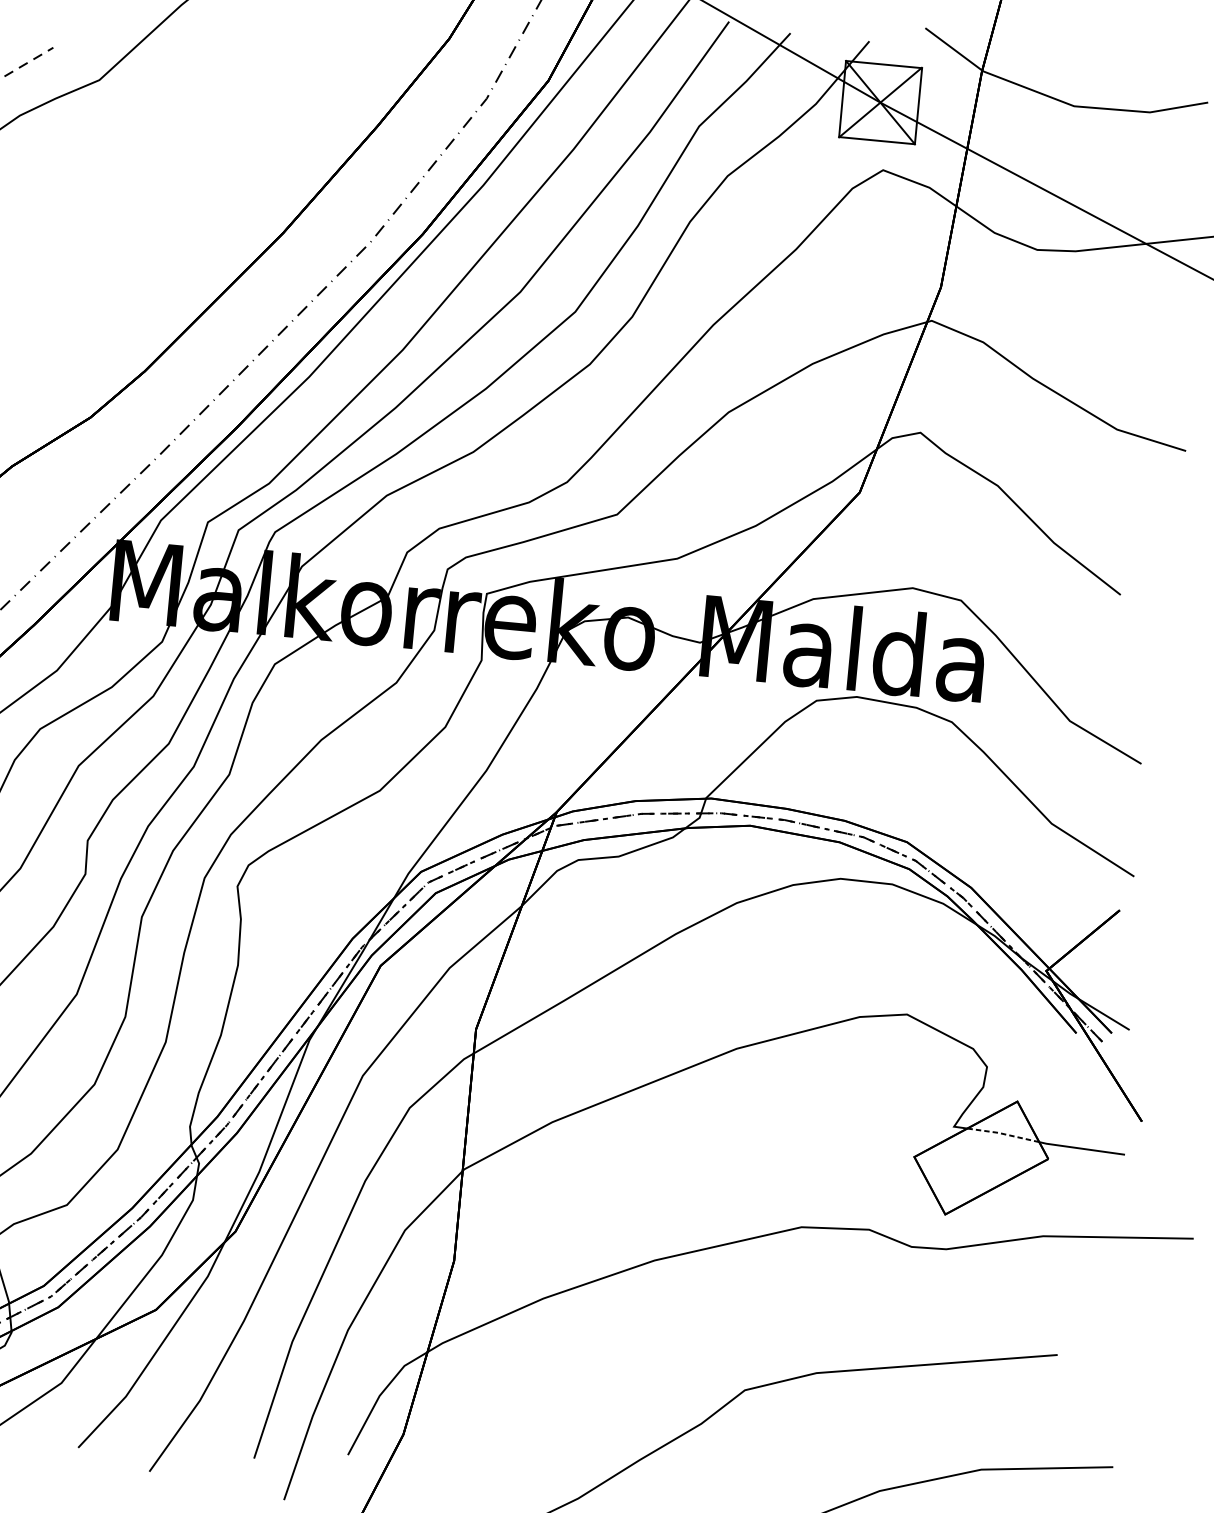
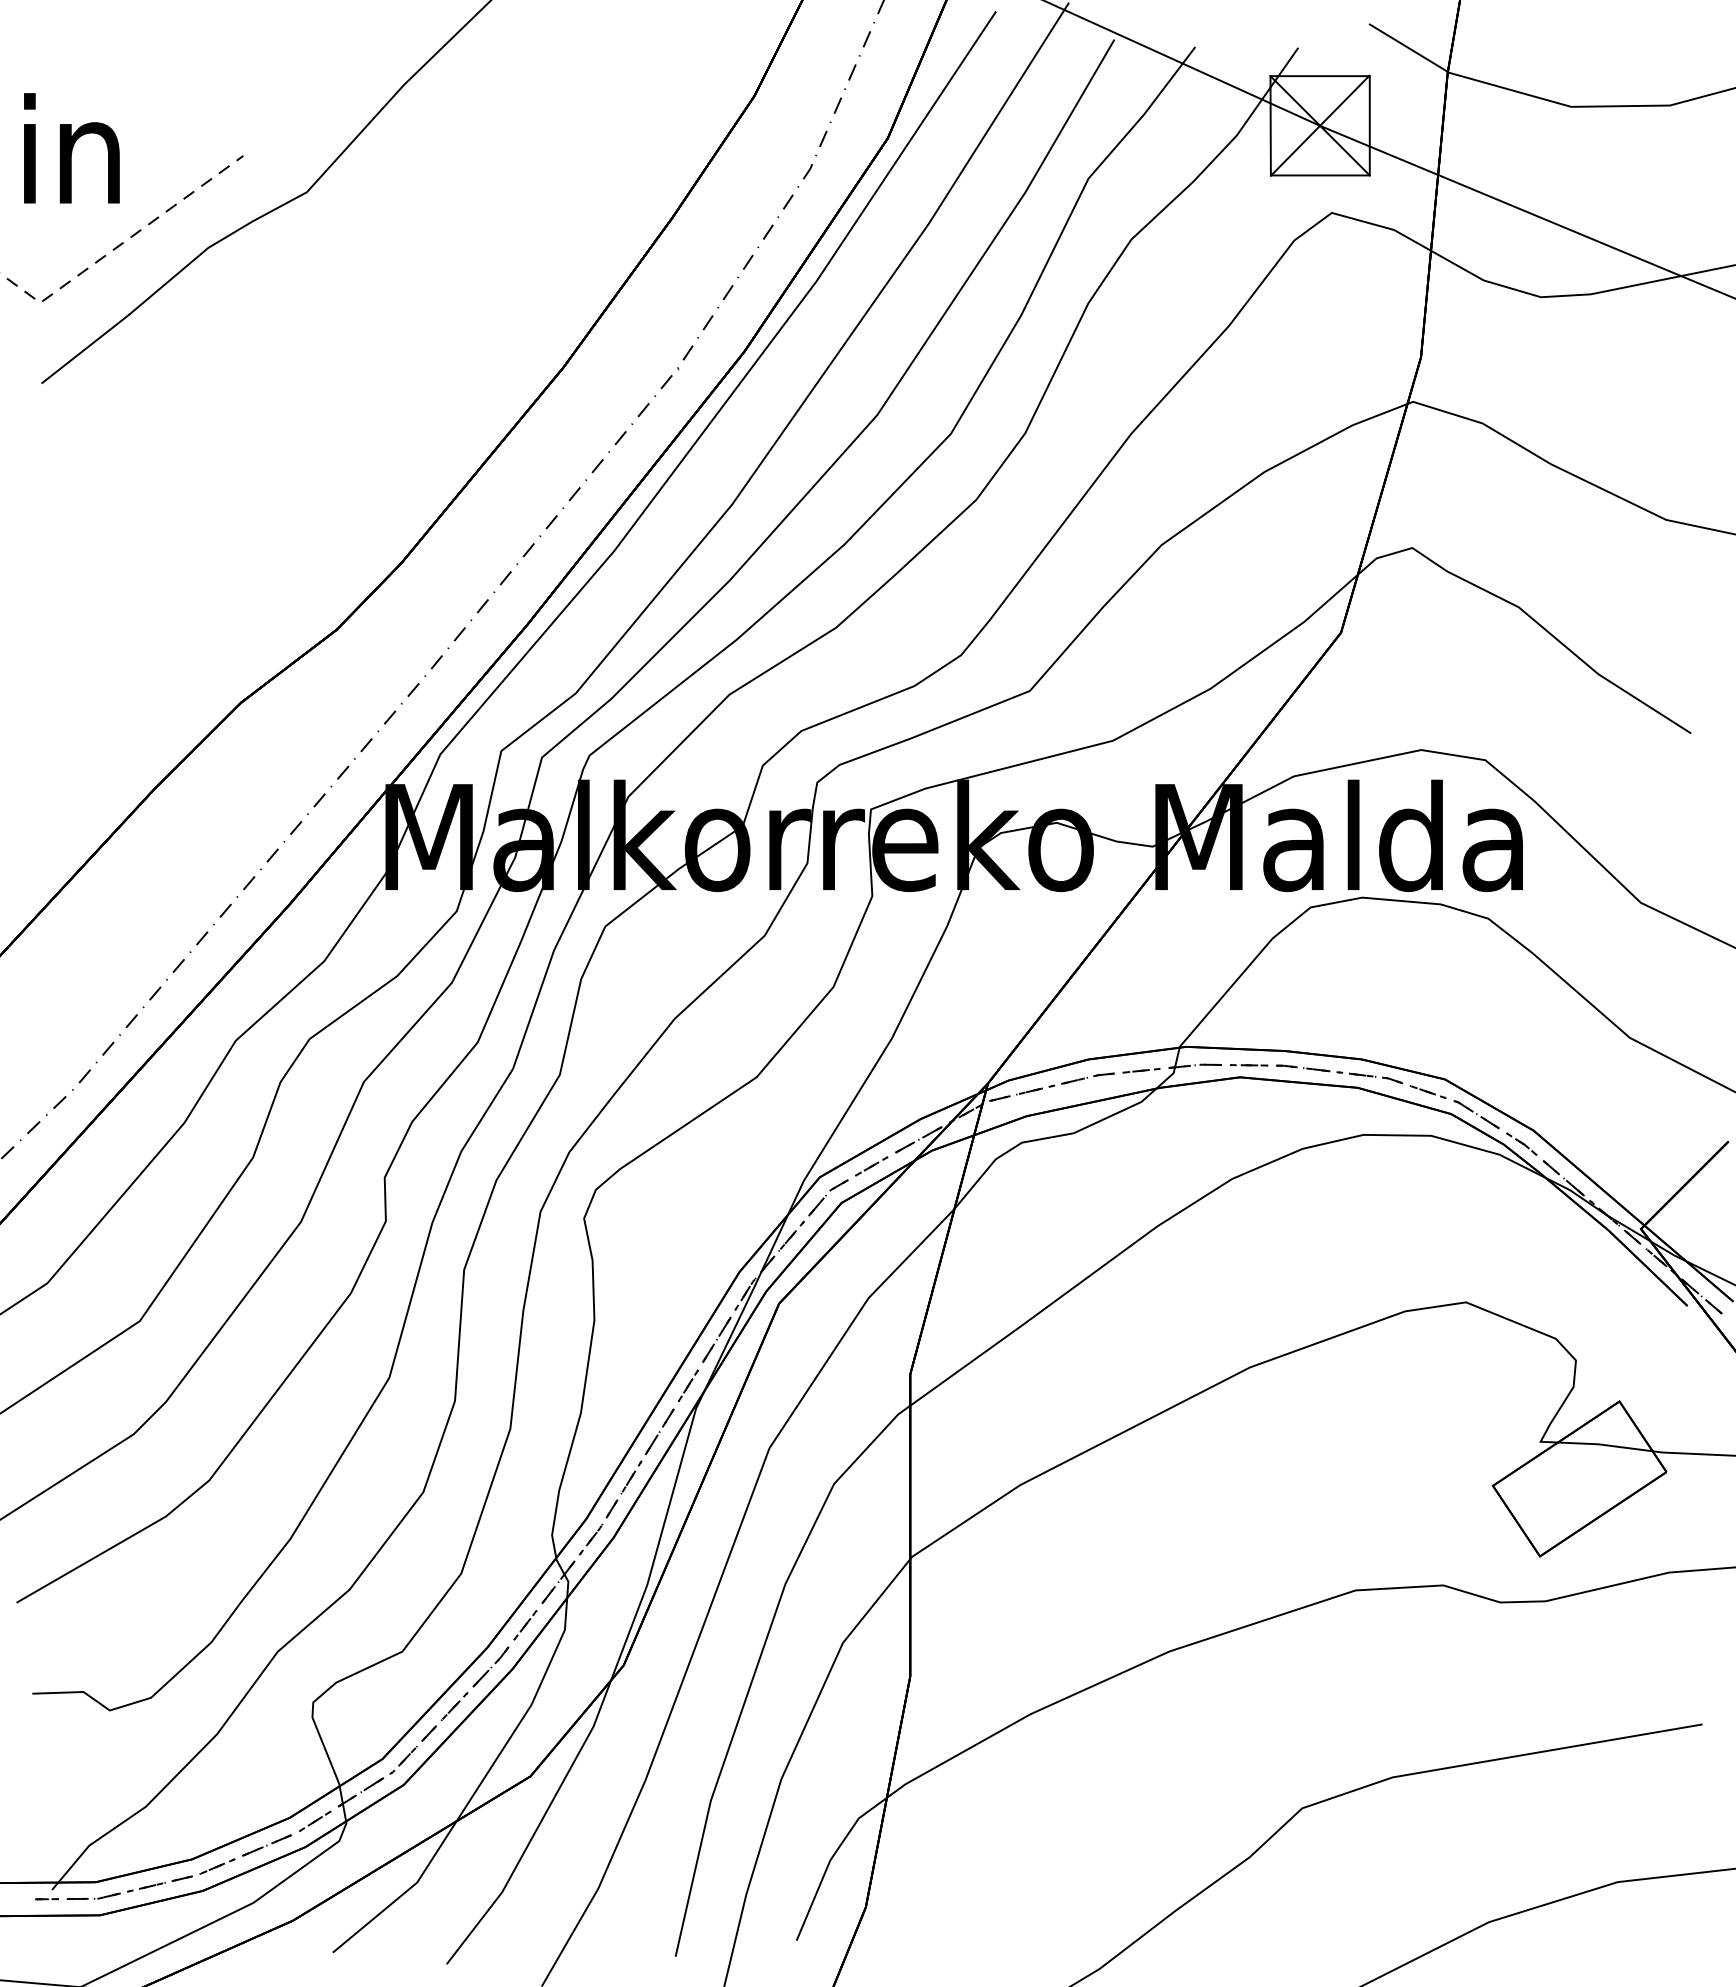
line: (1002, 1134) -> (1604, 1445), dashed -> solid

